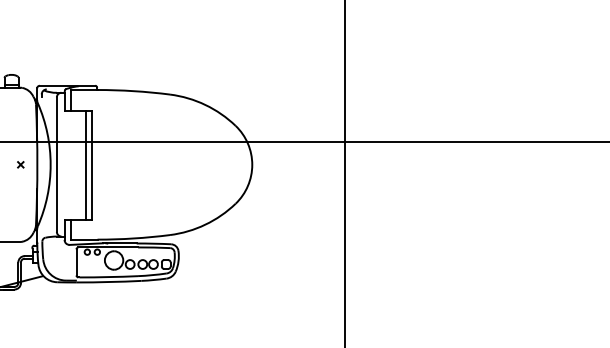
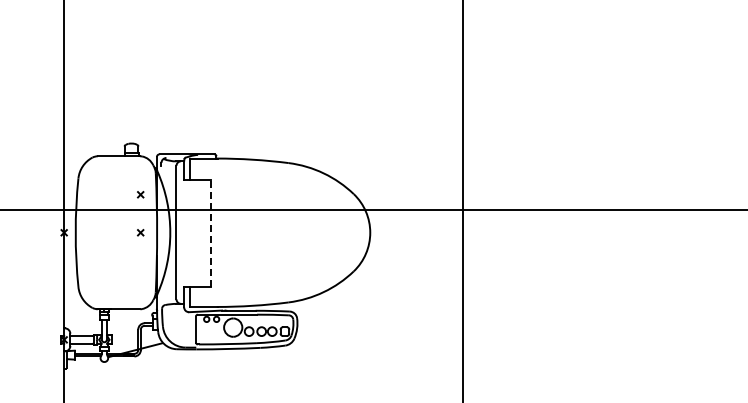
part: (20, 126) -> (140, 194), added
line: (86, 165) -> (205, 233), removed
line: (92, 165) -> (211, 233), solid -> dashed

